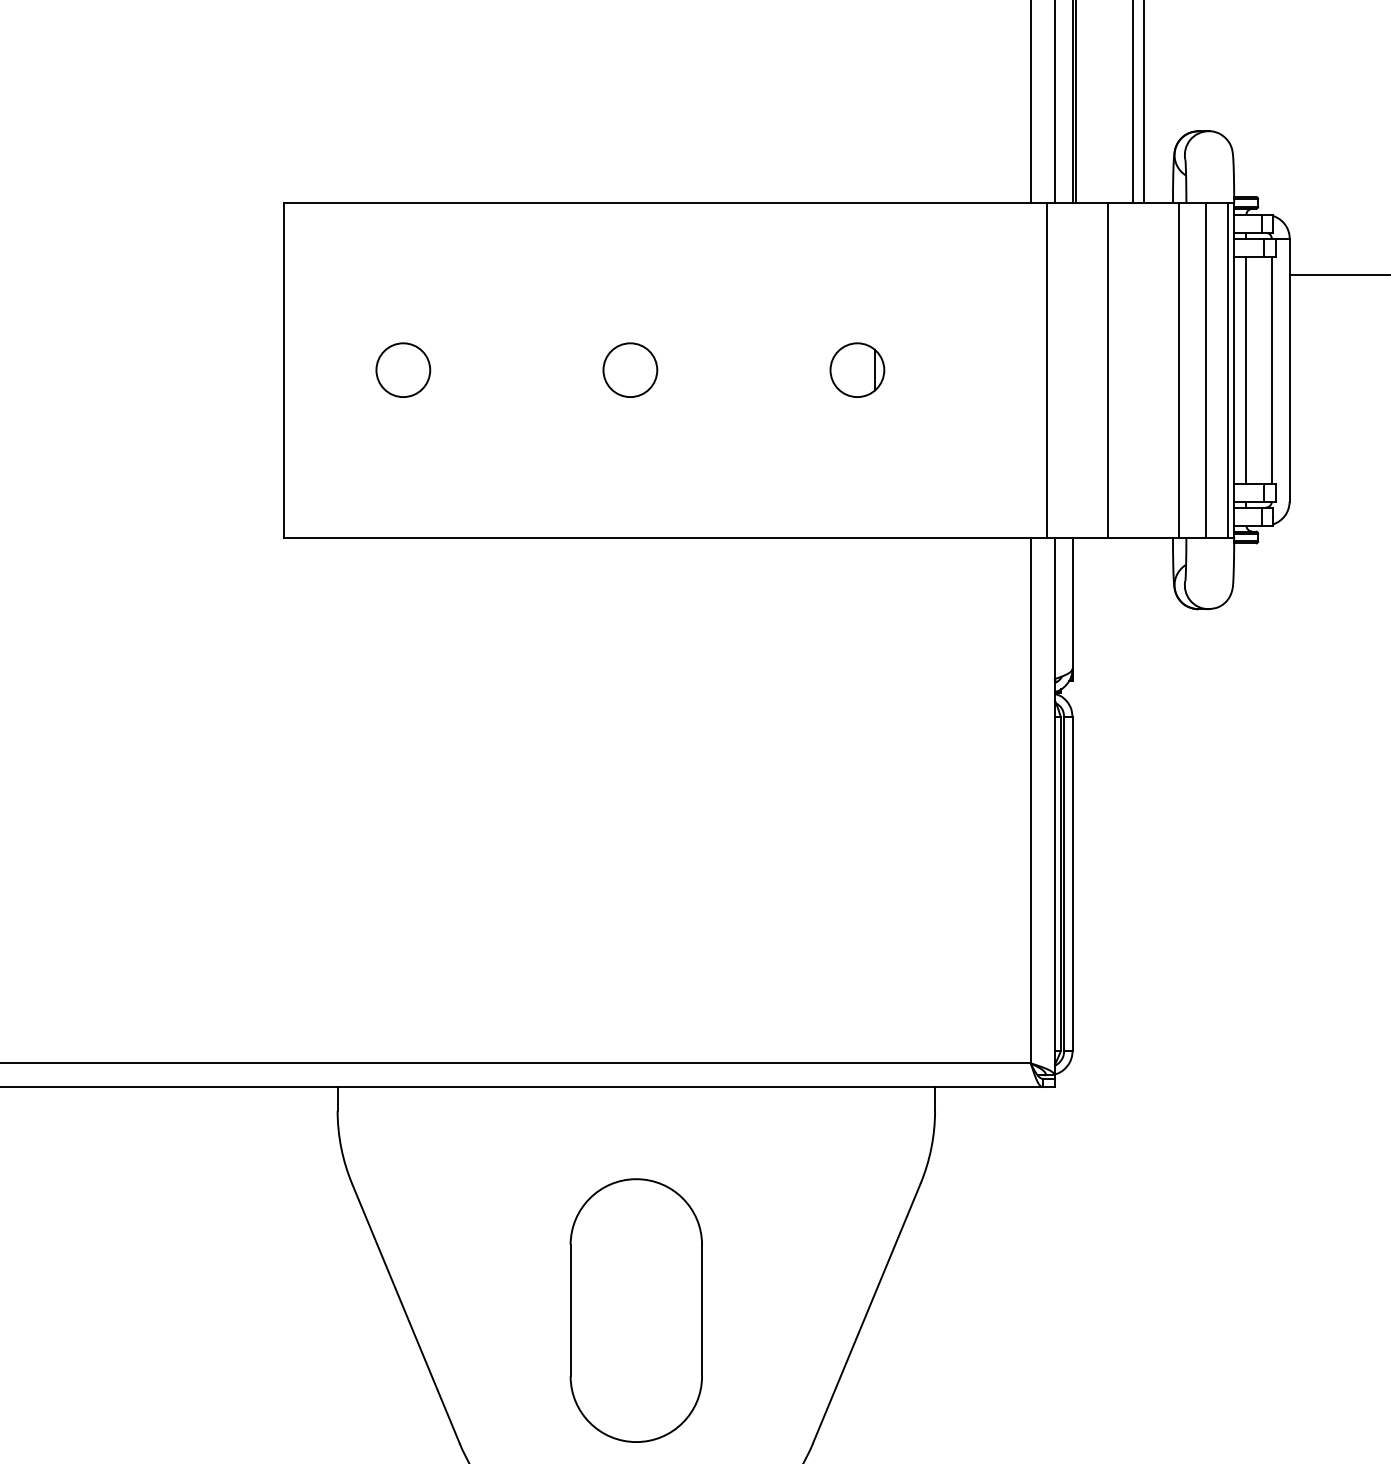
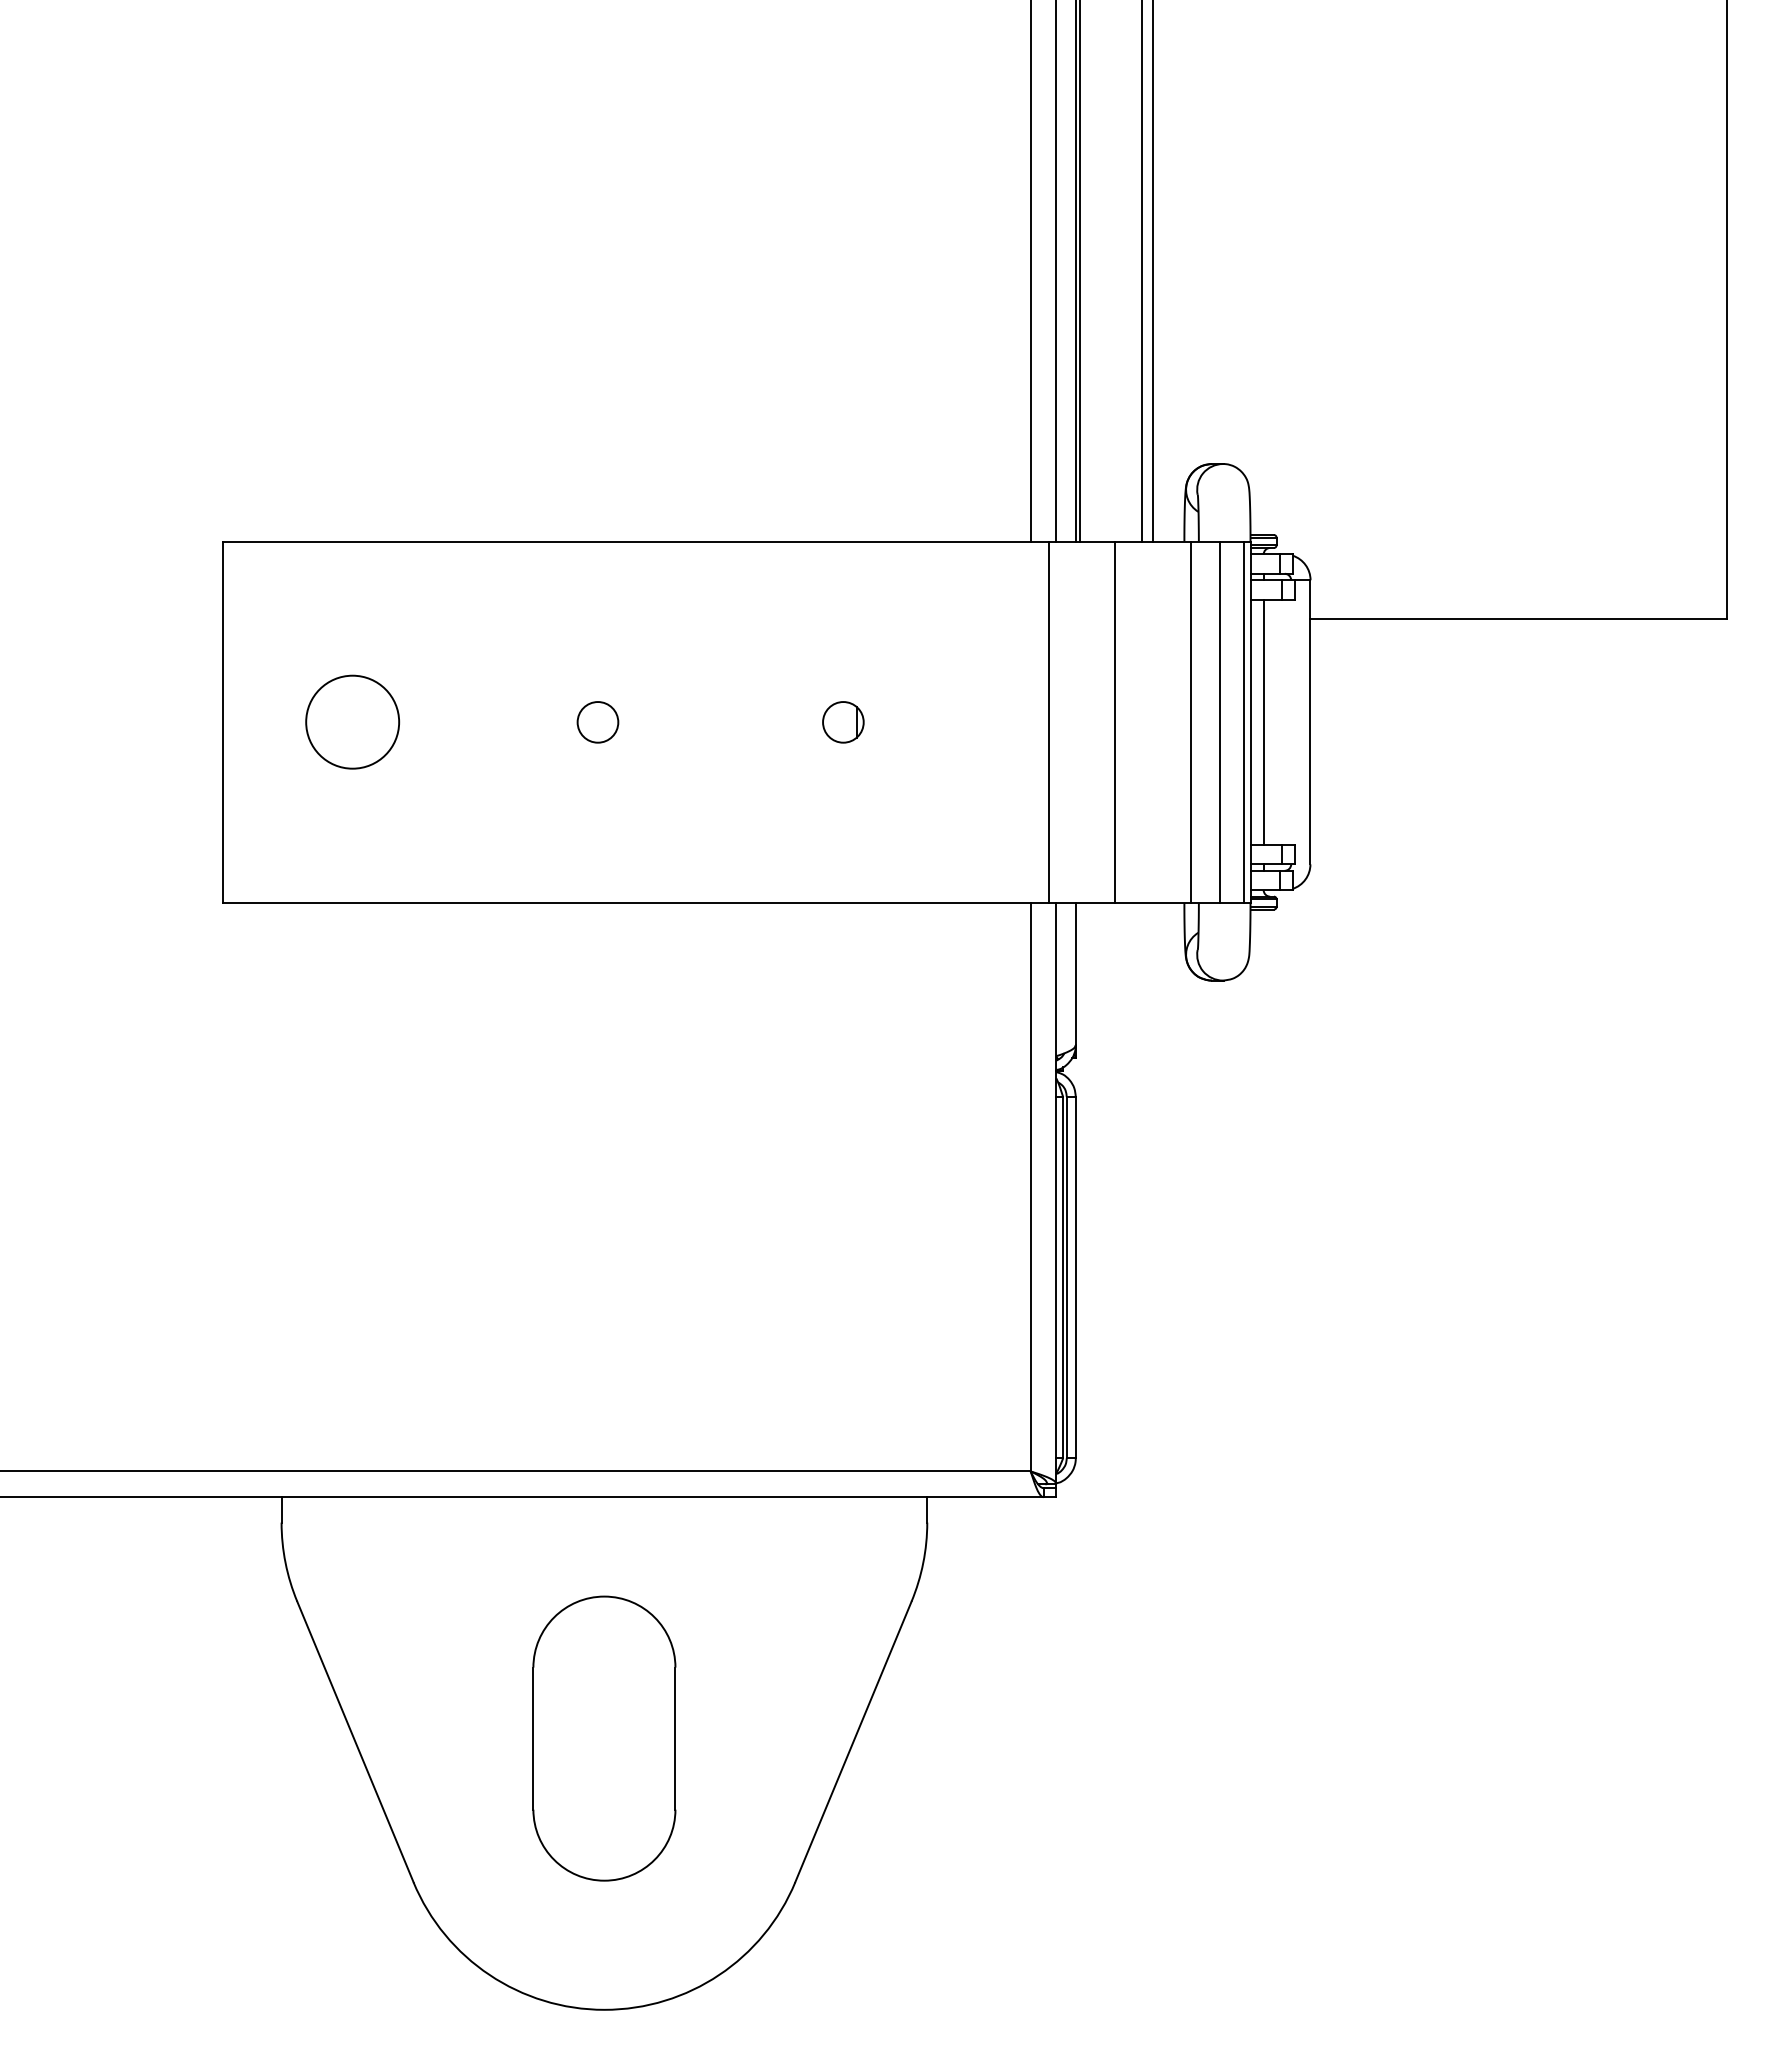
line: (1272, 369) -> (1291, 721), removed
circle: (403, 370) -> (352, 722), size x1.6
circle: (629, 370) -> (597, 722), size x0.7
part: (857, 370) -> (843, 722), size x0.7

